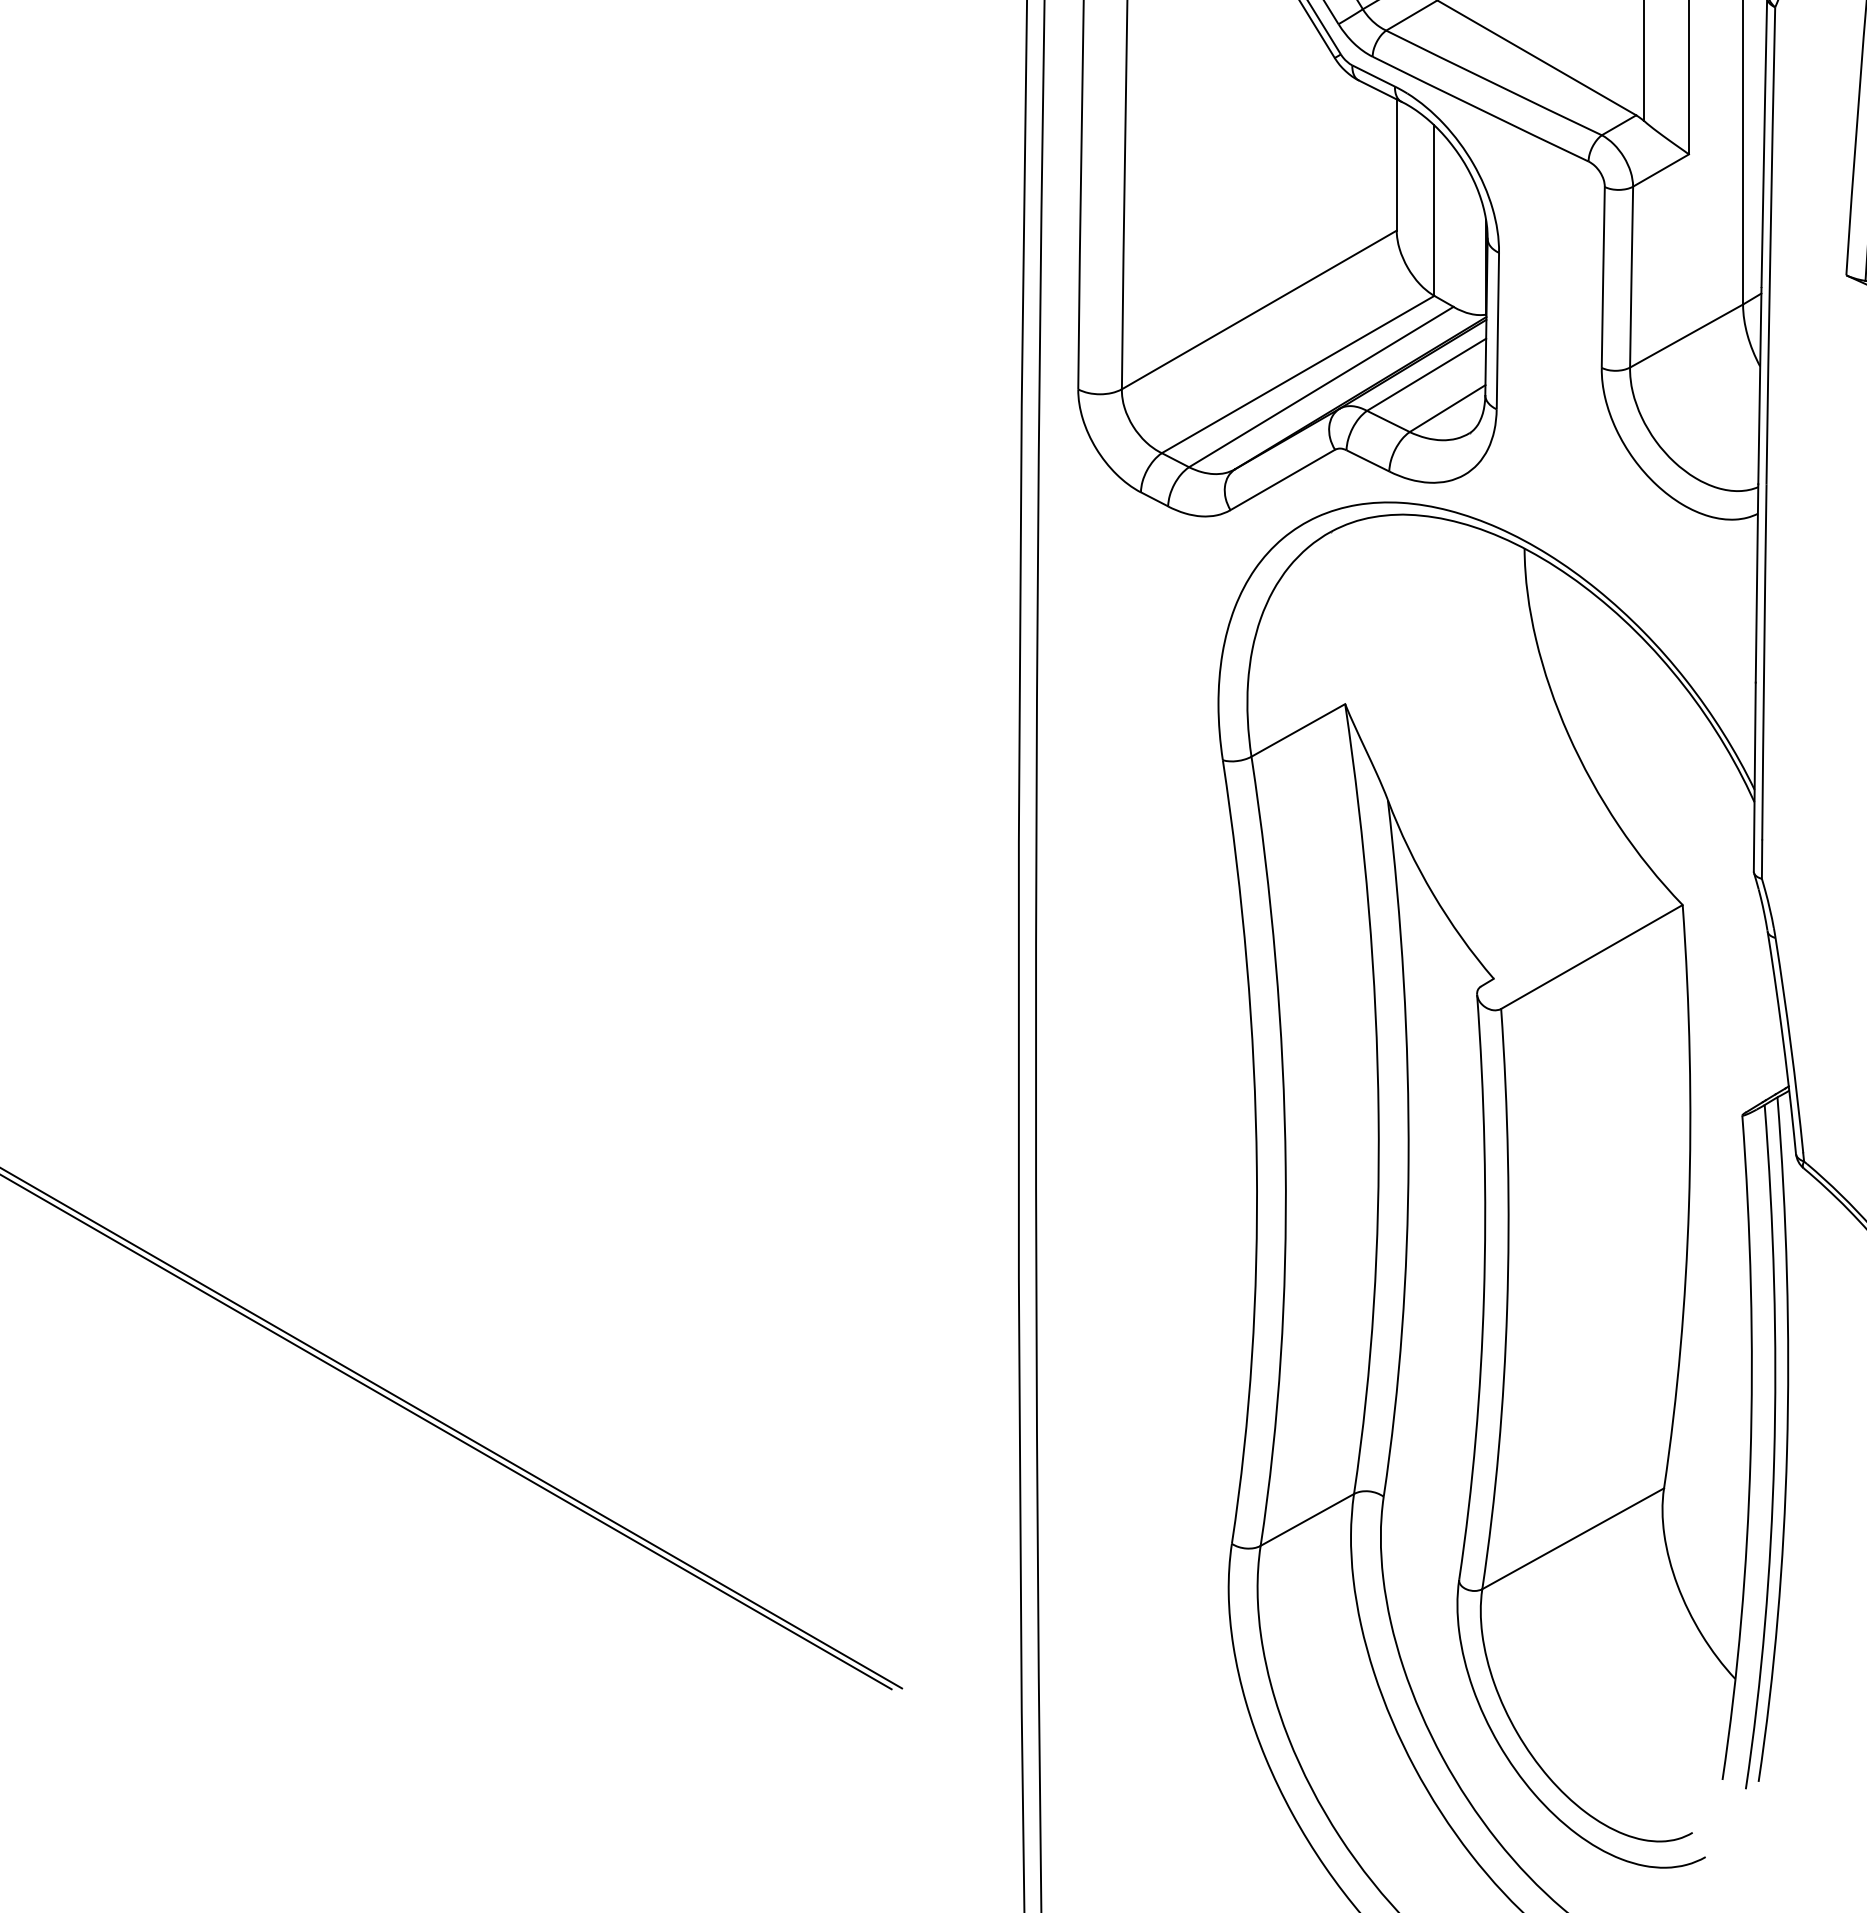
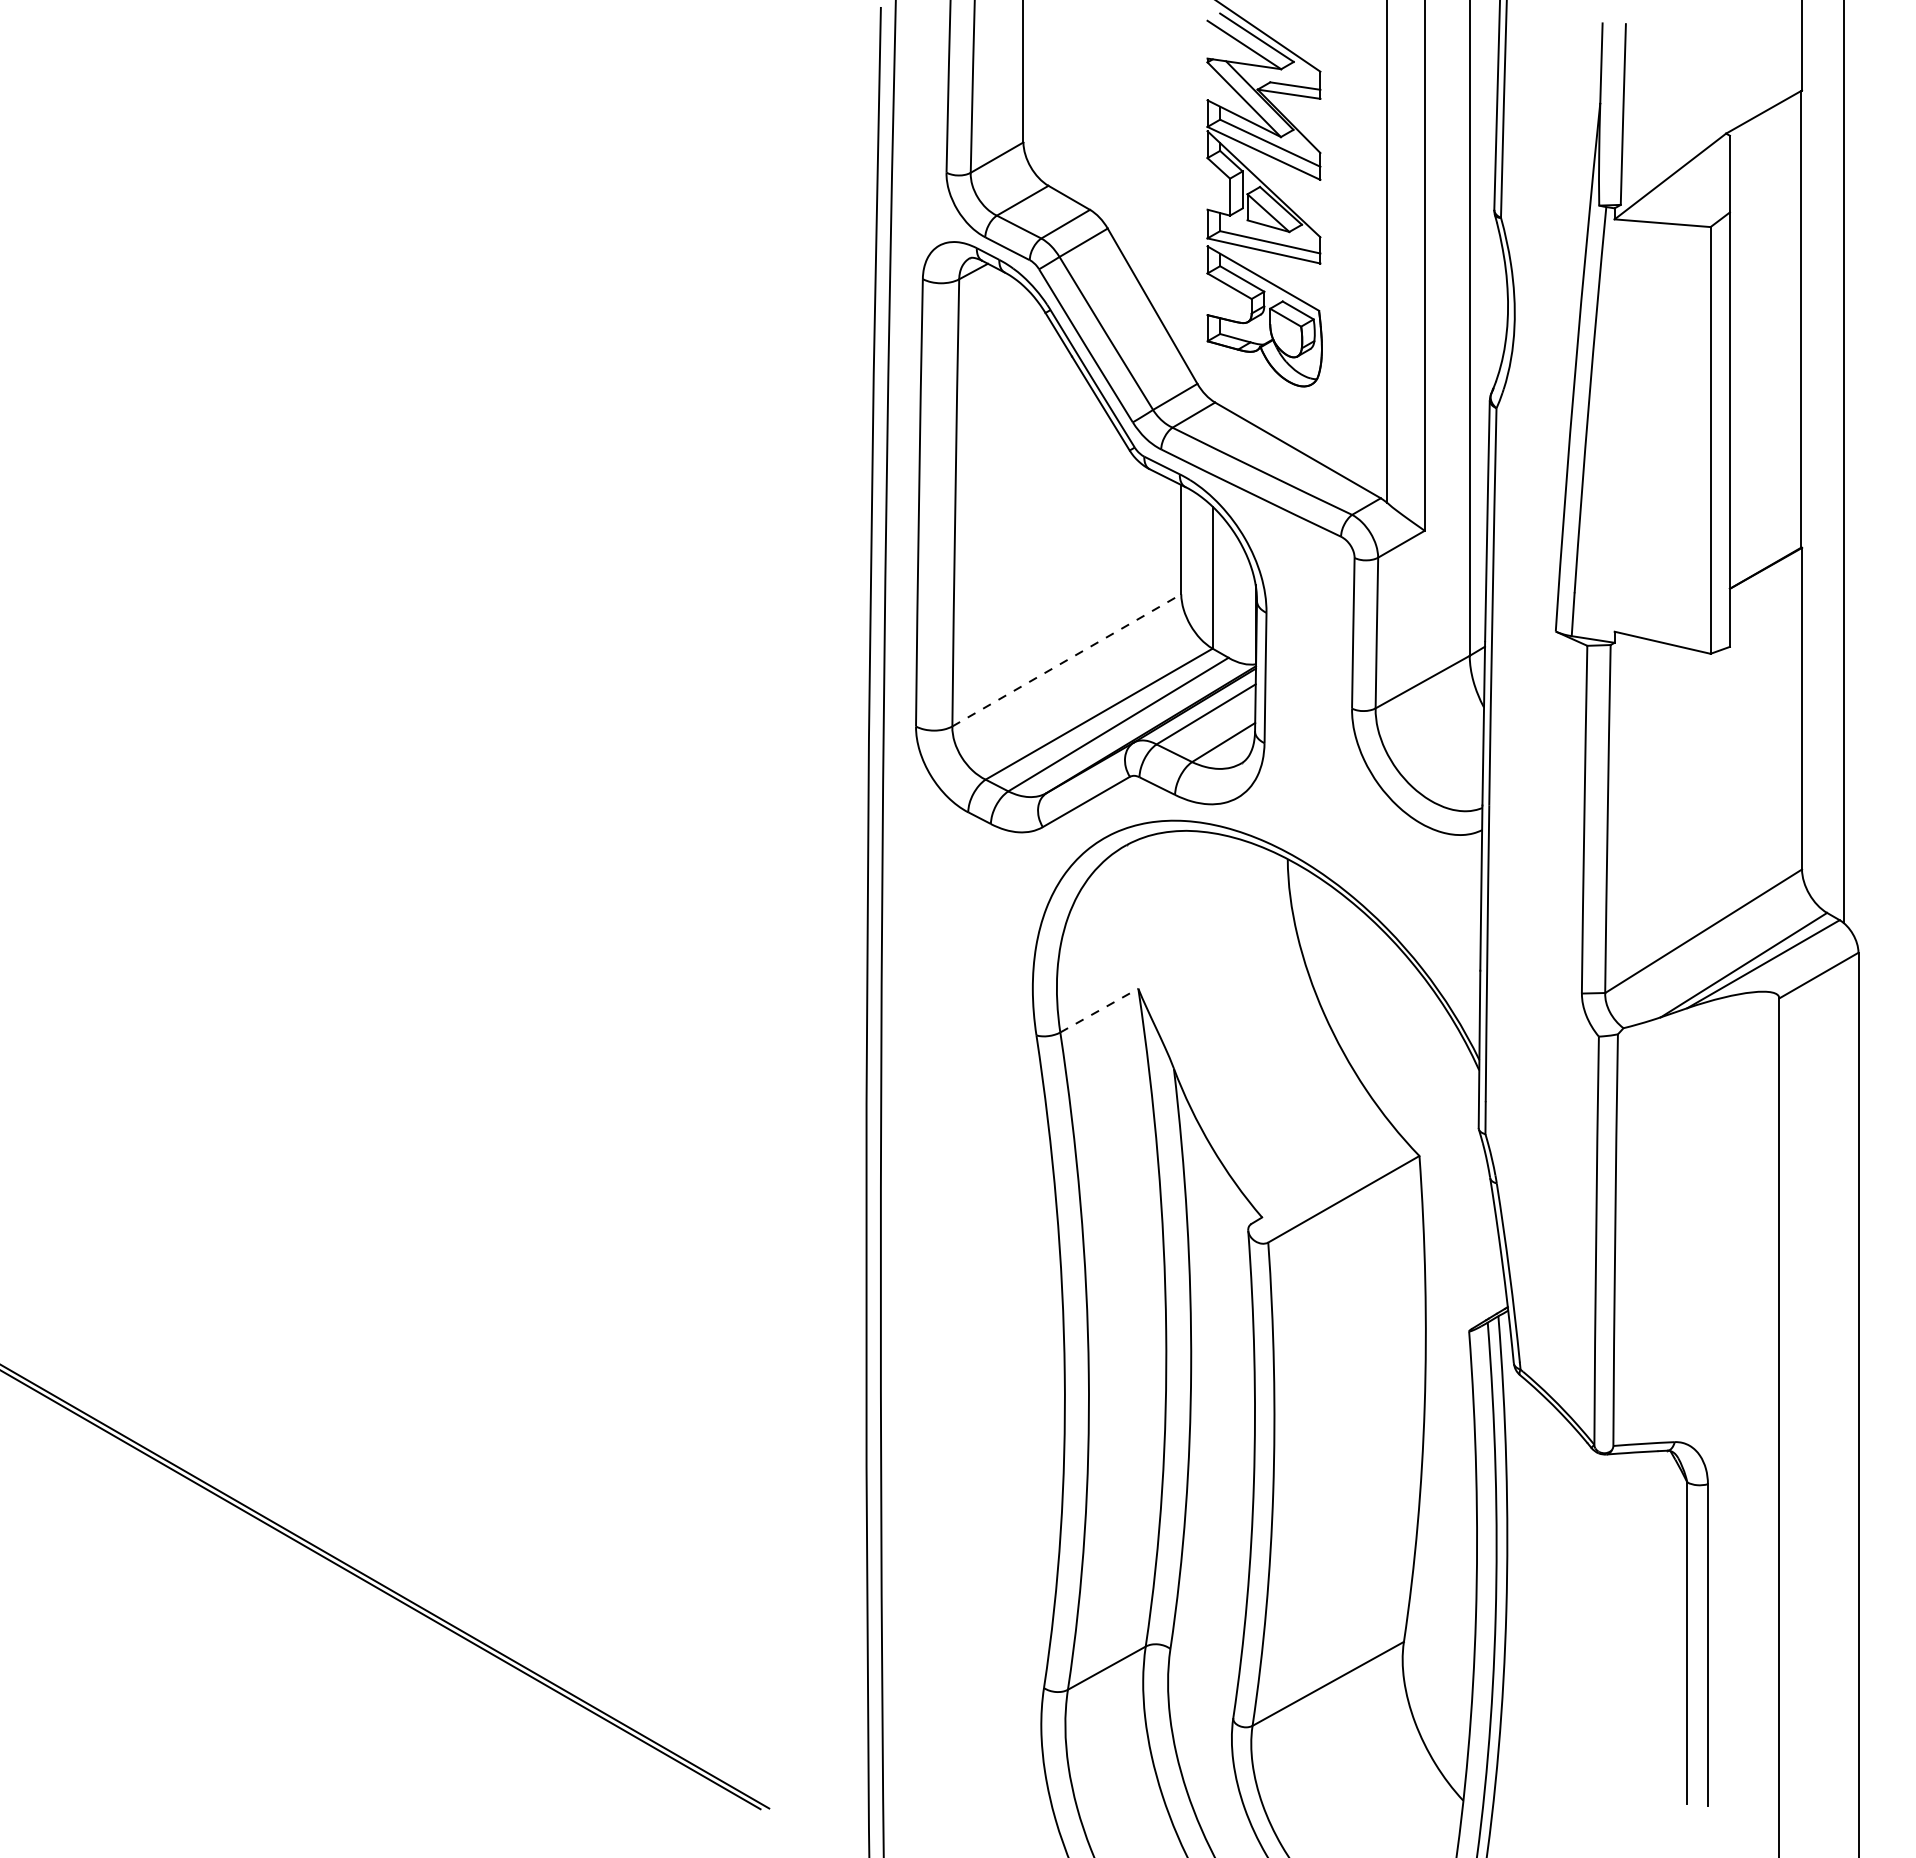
line: (1260, 310) -> (1067, 660), solid -> dashed
line: (1298, 730) -> (1099, 1010), solid -> dashed

